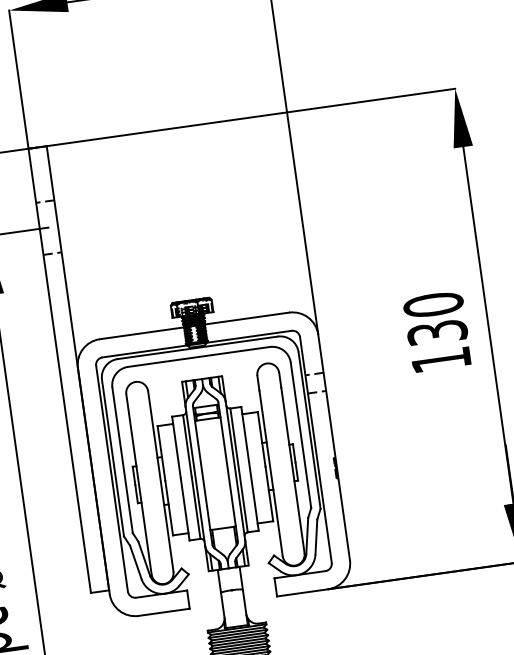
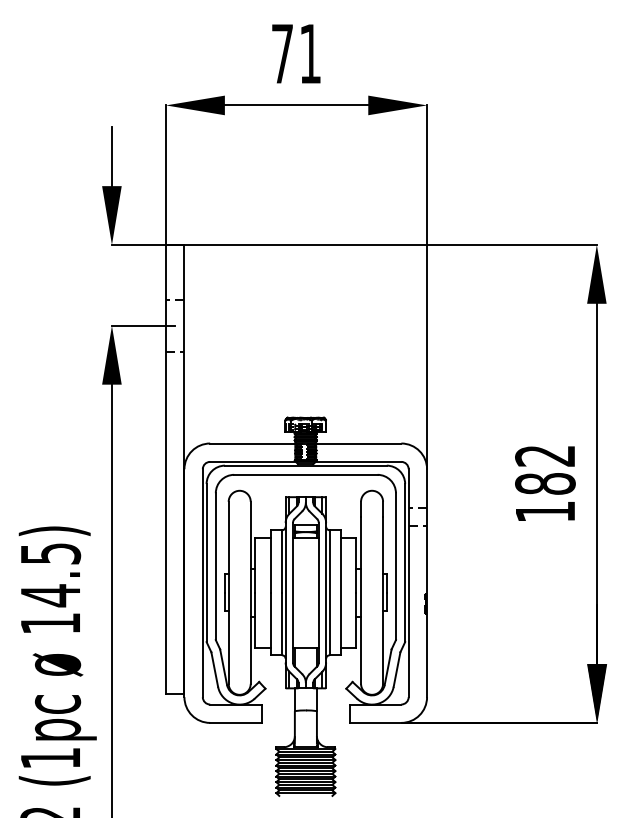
text: (435, 318) -> (545, 469), 130 -> 182

